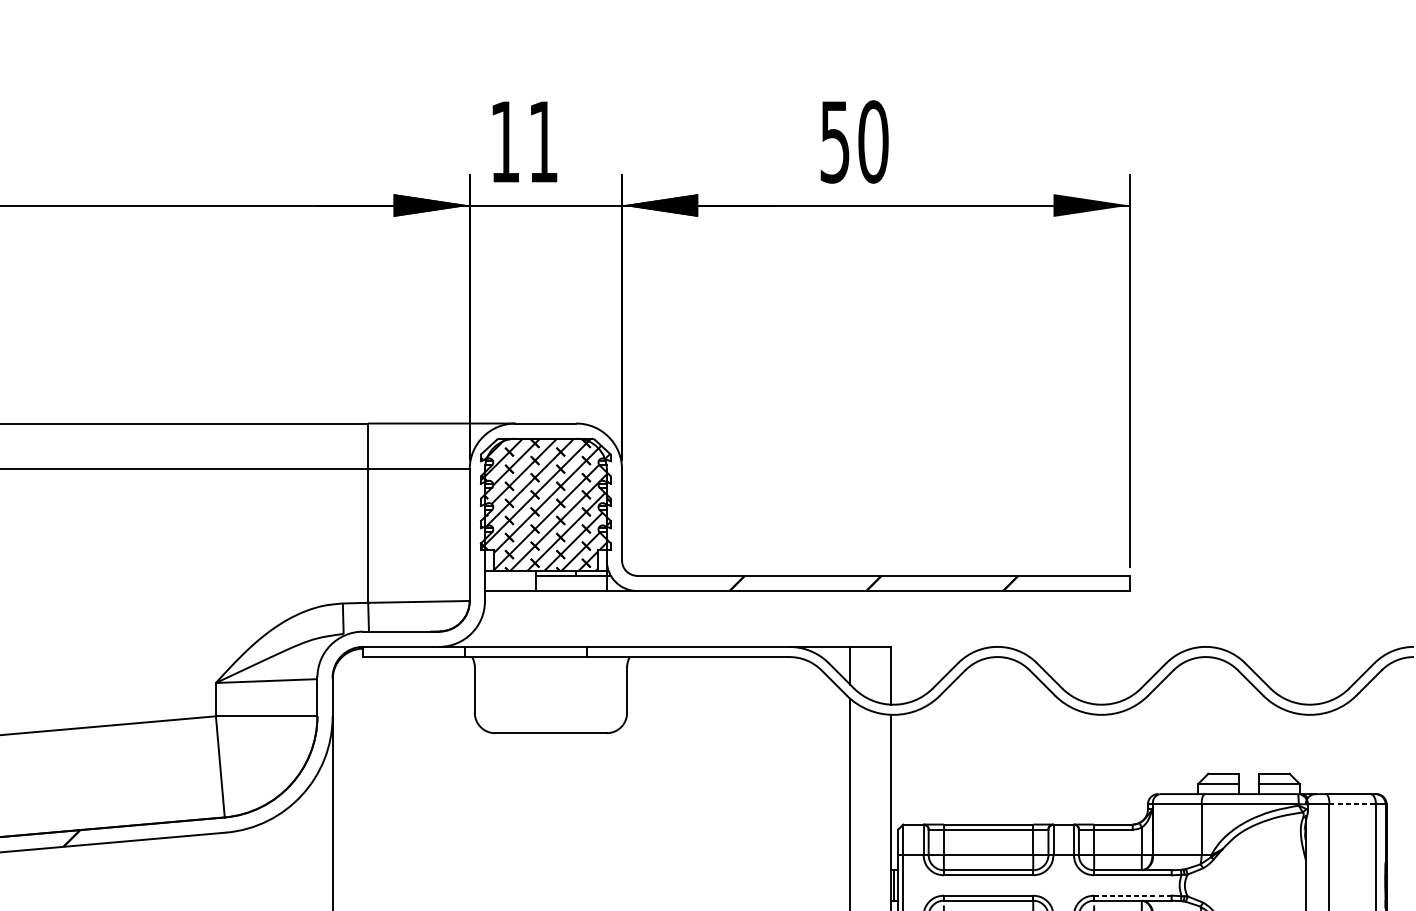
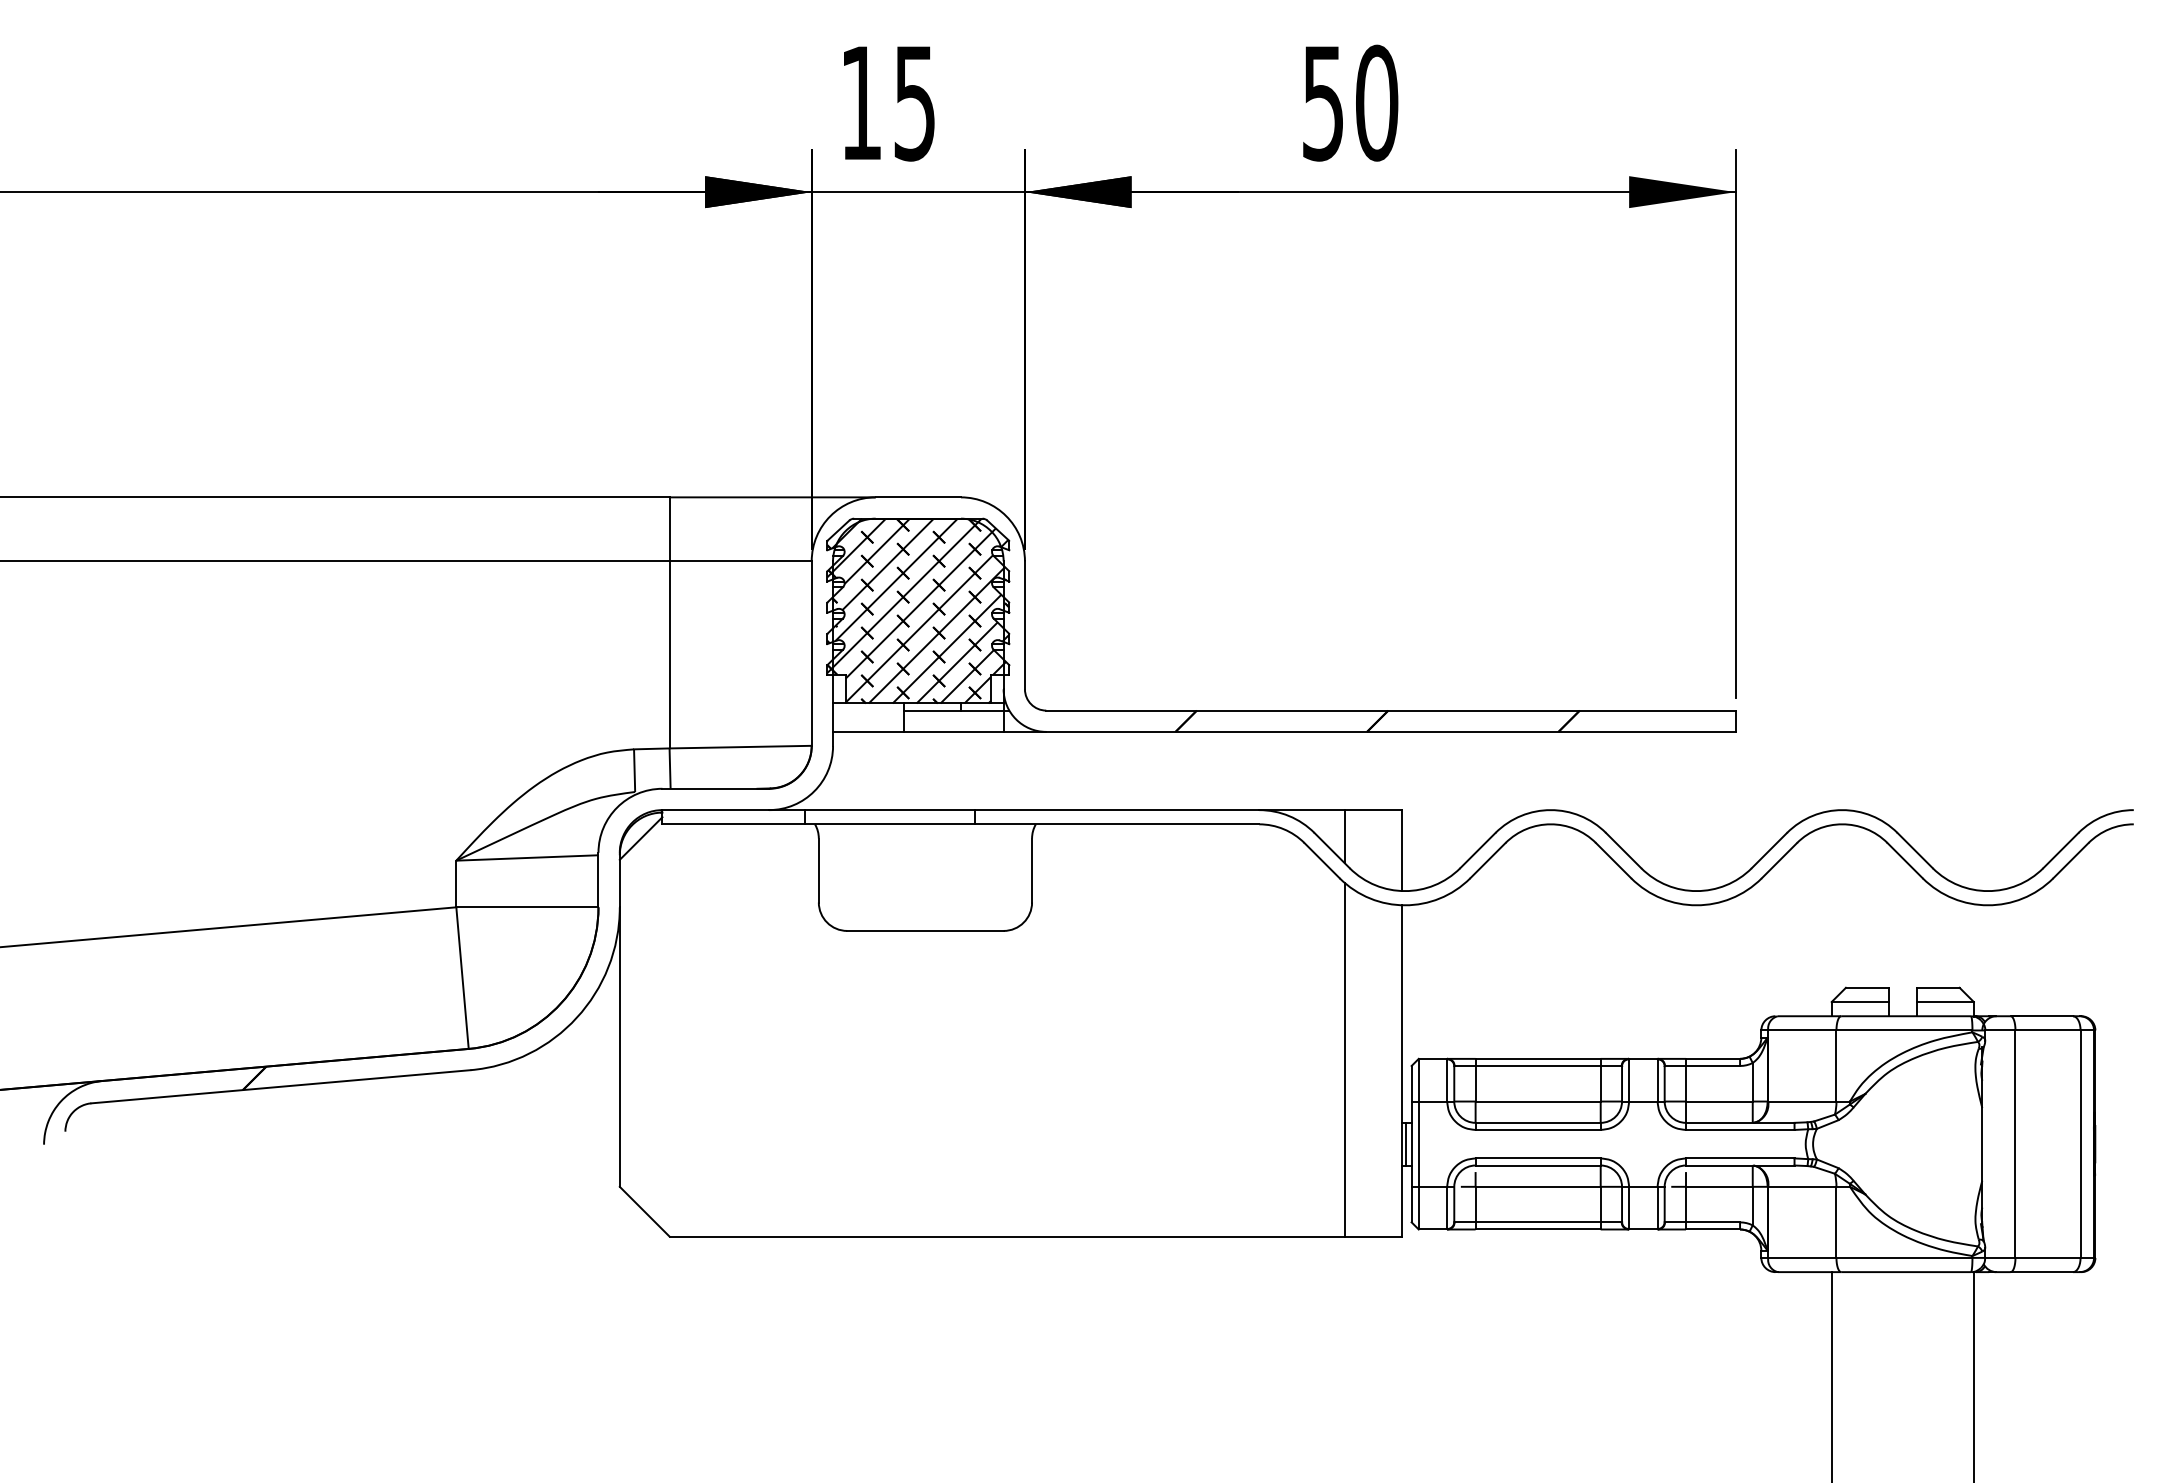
text: (543, 142) -> (914, 103), 11 -> 15
line: (347, 667) -> (640, 838), added
line: (1353, 804) -> (2048, 1030), dashed -> solid
line: (1133, 895) -> (1740, 1158), dashed -> solid

